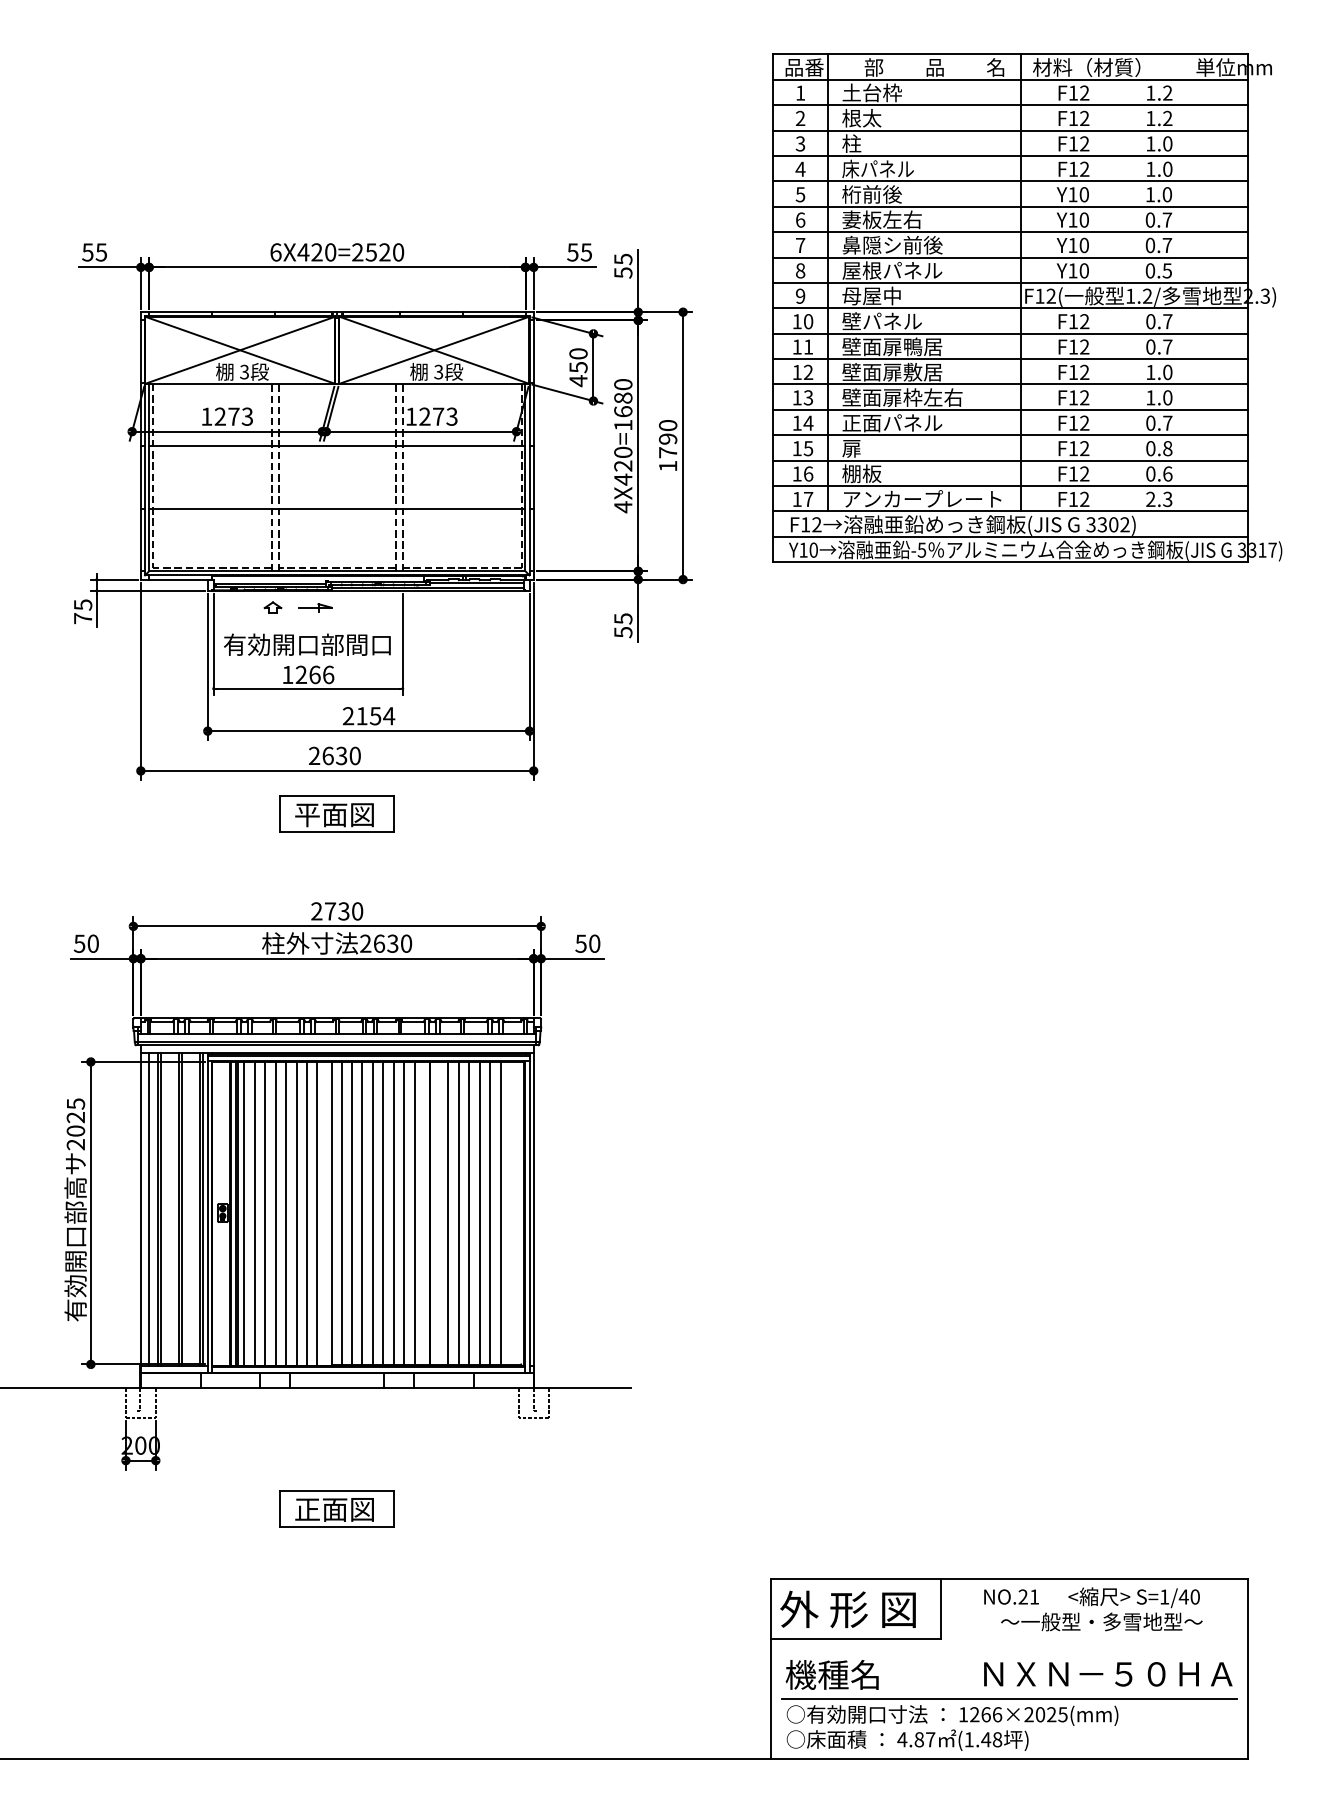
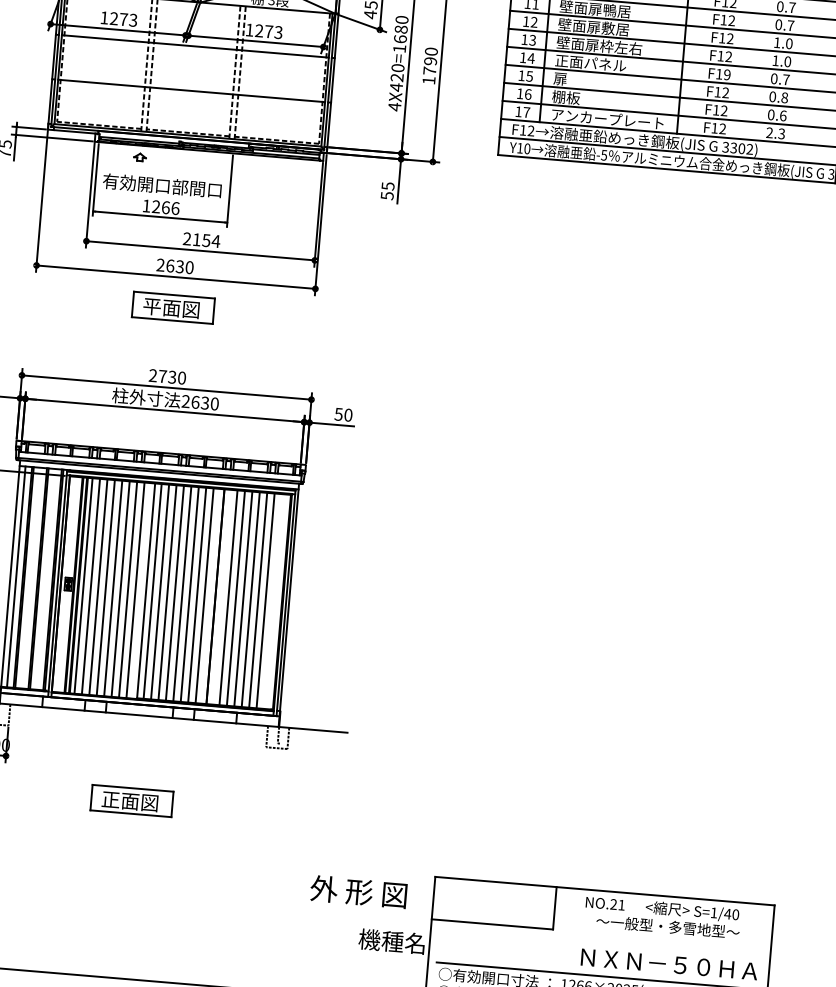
text: (1084, 423) -> (727, 75), F12 -> F19
part: (315, 607) -> (170, 159), removed
text: (847, 1609) -> (358, 891), moved
text: (831, 1674) -> (391, 941), moved

